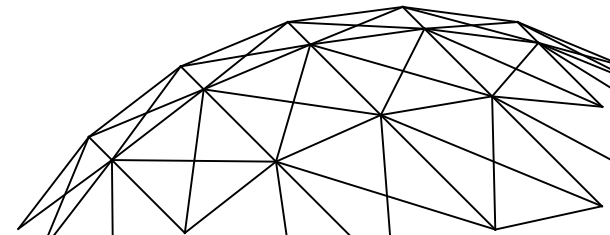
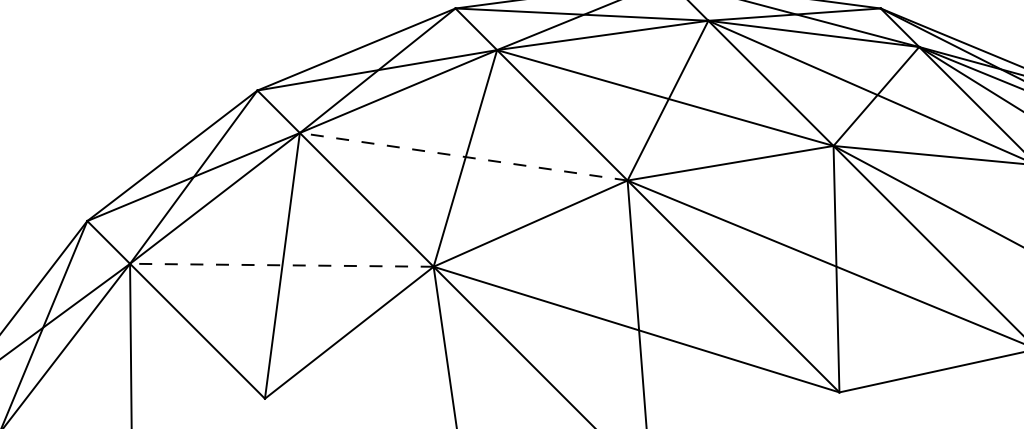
line: (291, 102) -> (462, 157), solid -> dashed
line: (193, 160) -> (280, 264), solid -> dashed

